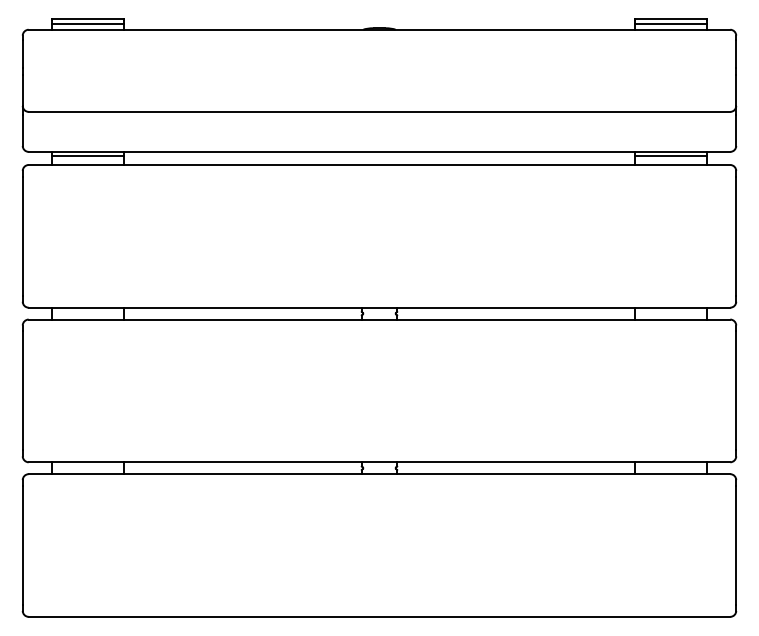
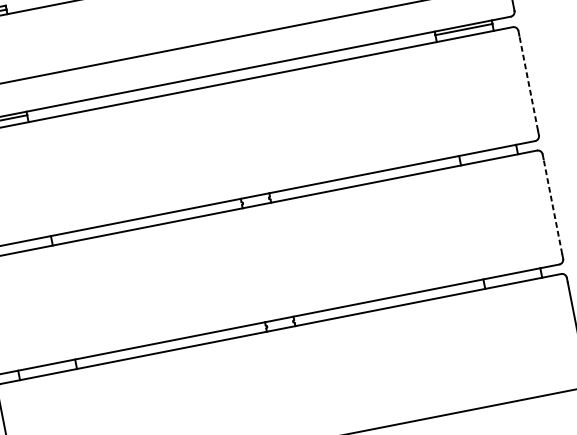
line: (736, 235) -> (528, 82), solid -> dashed
line: (736, 390) -> (553, 206), solid -> dashed

